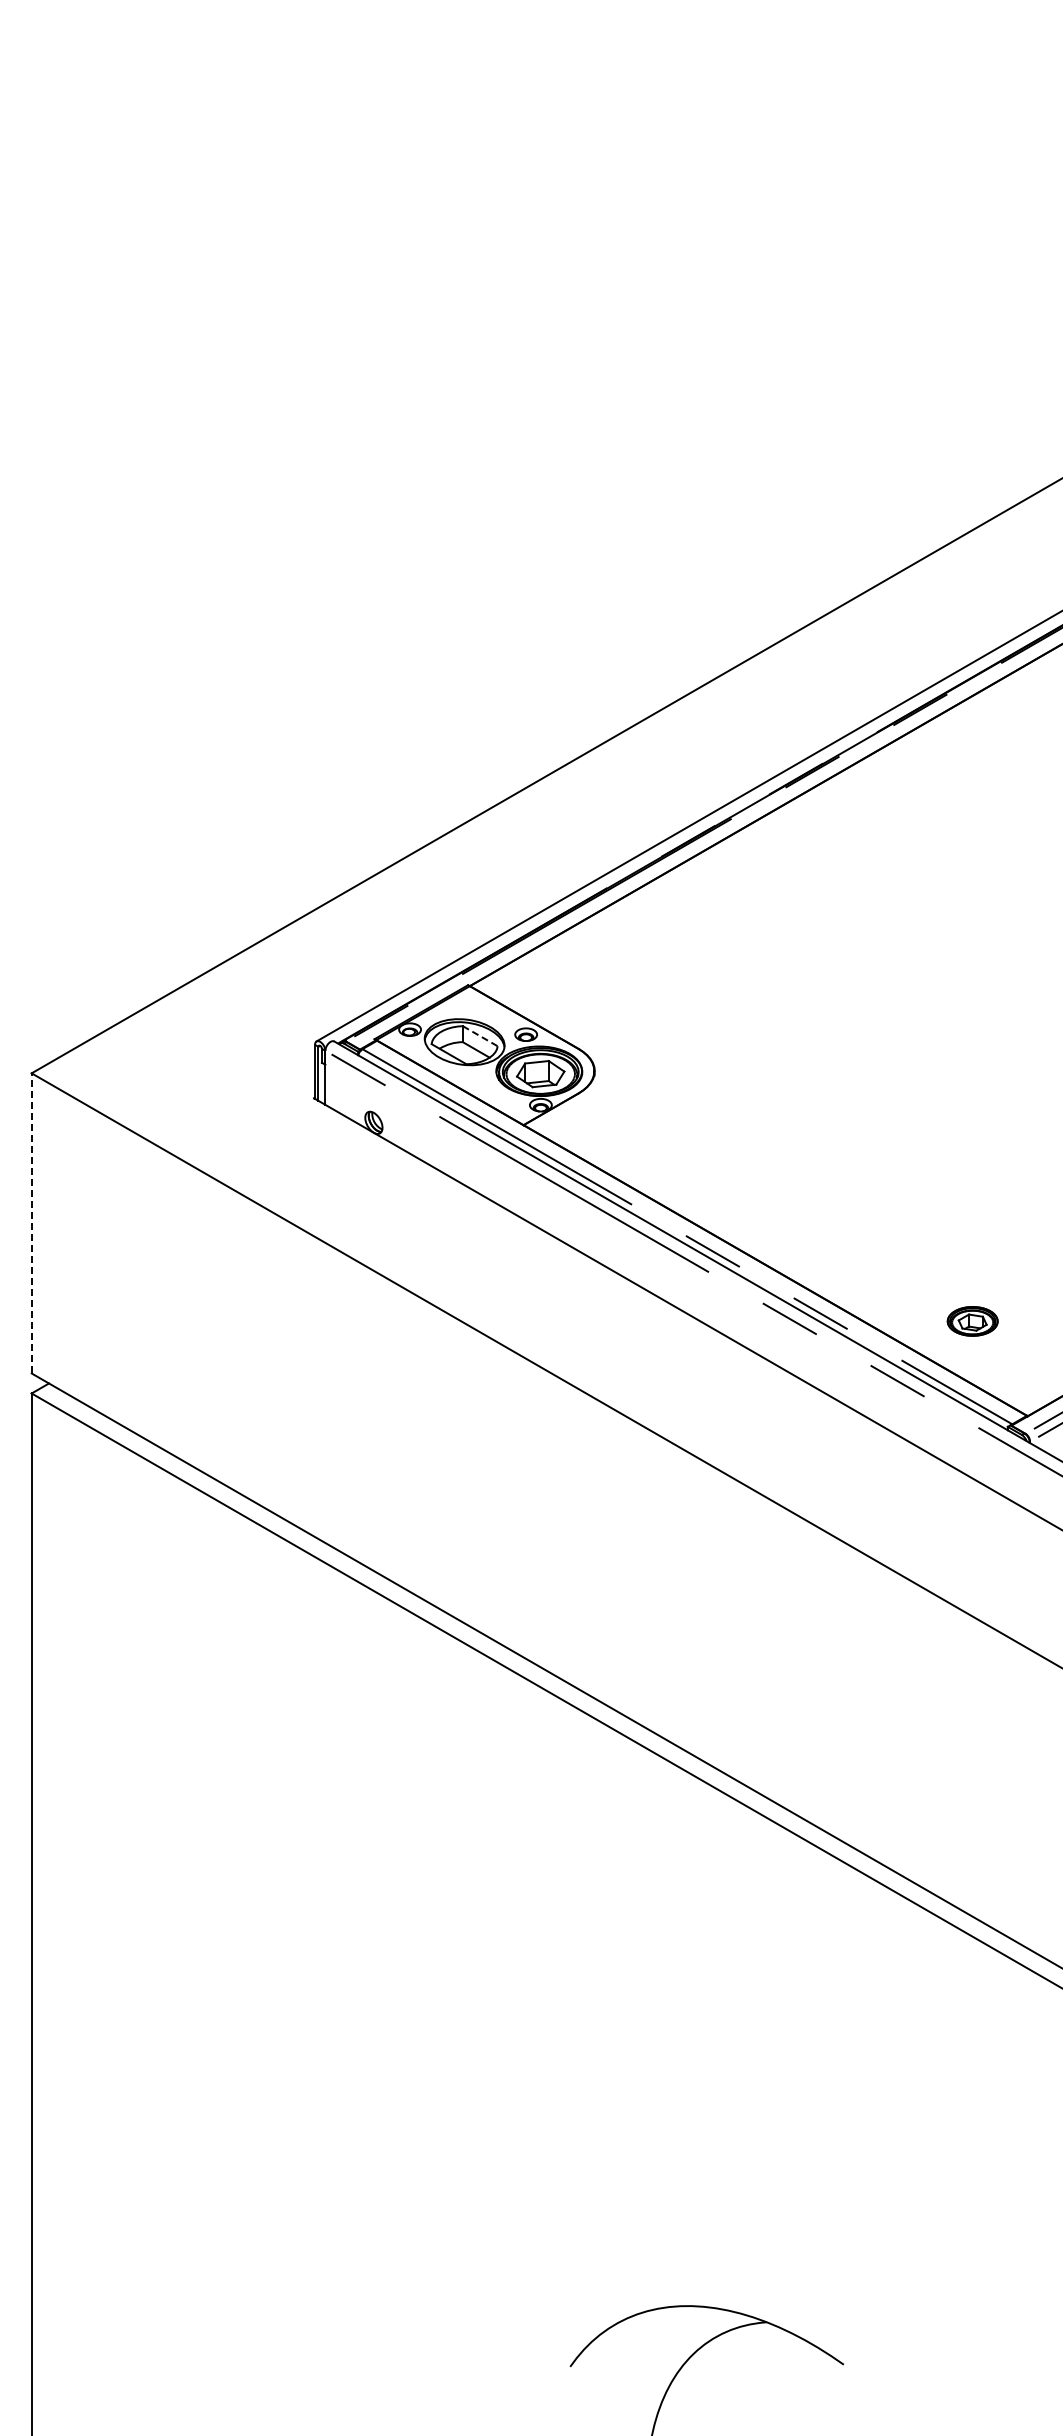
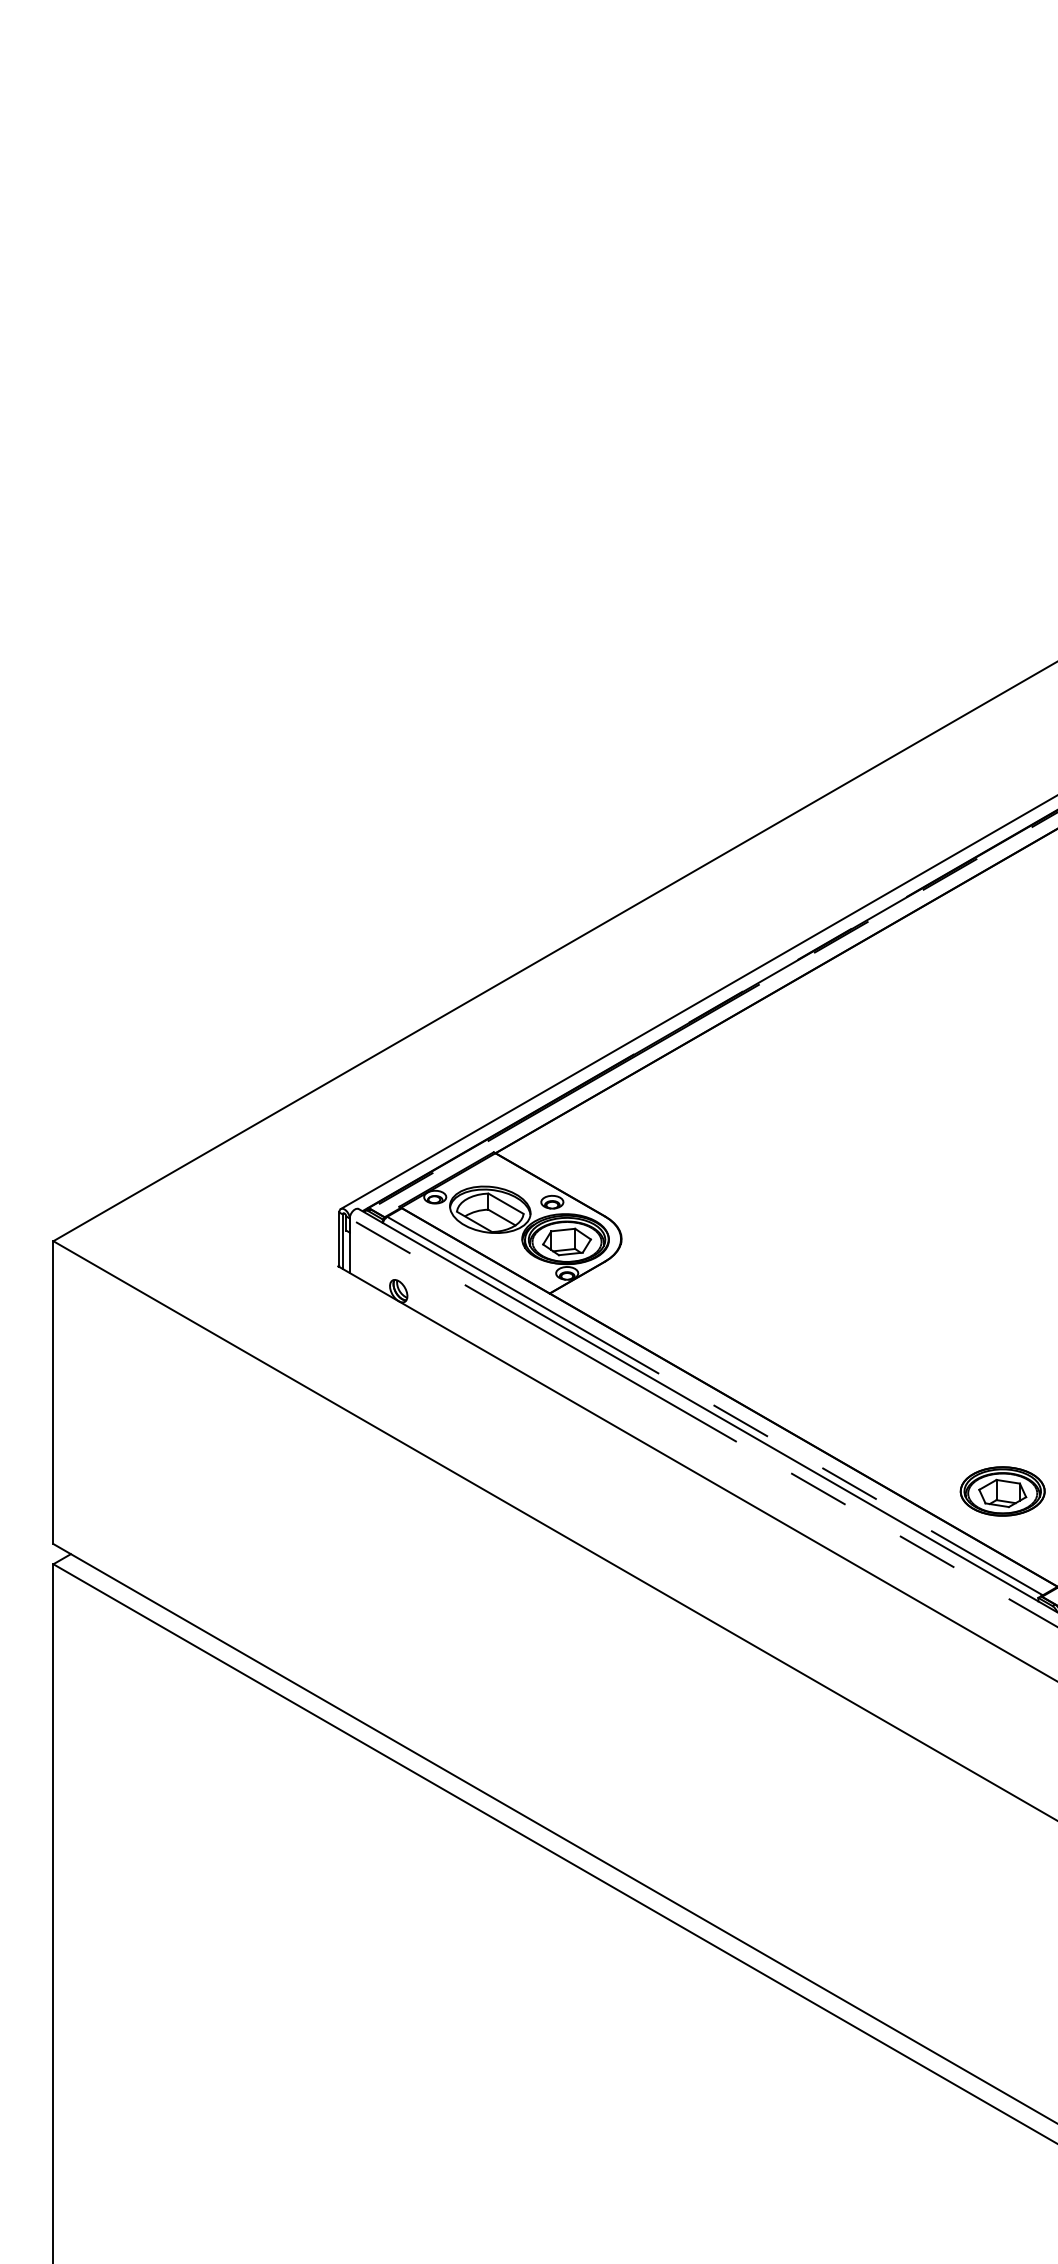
line: (480, 1036) -> (506, 1204), dashed -> solid
line: (31, 1222) -> (53, 1391), dashed -> solid
part: (972, 1321) -> (1002, 1491), size x1.67

